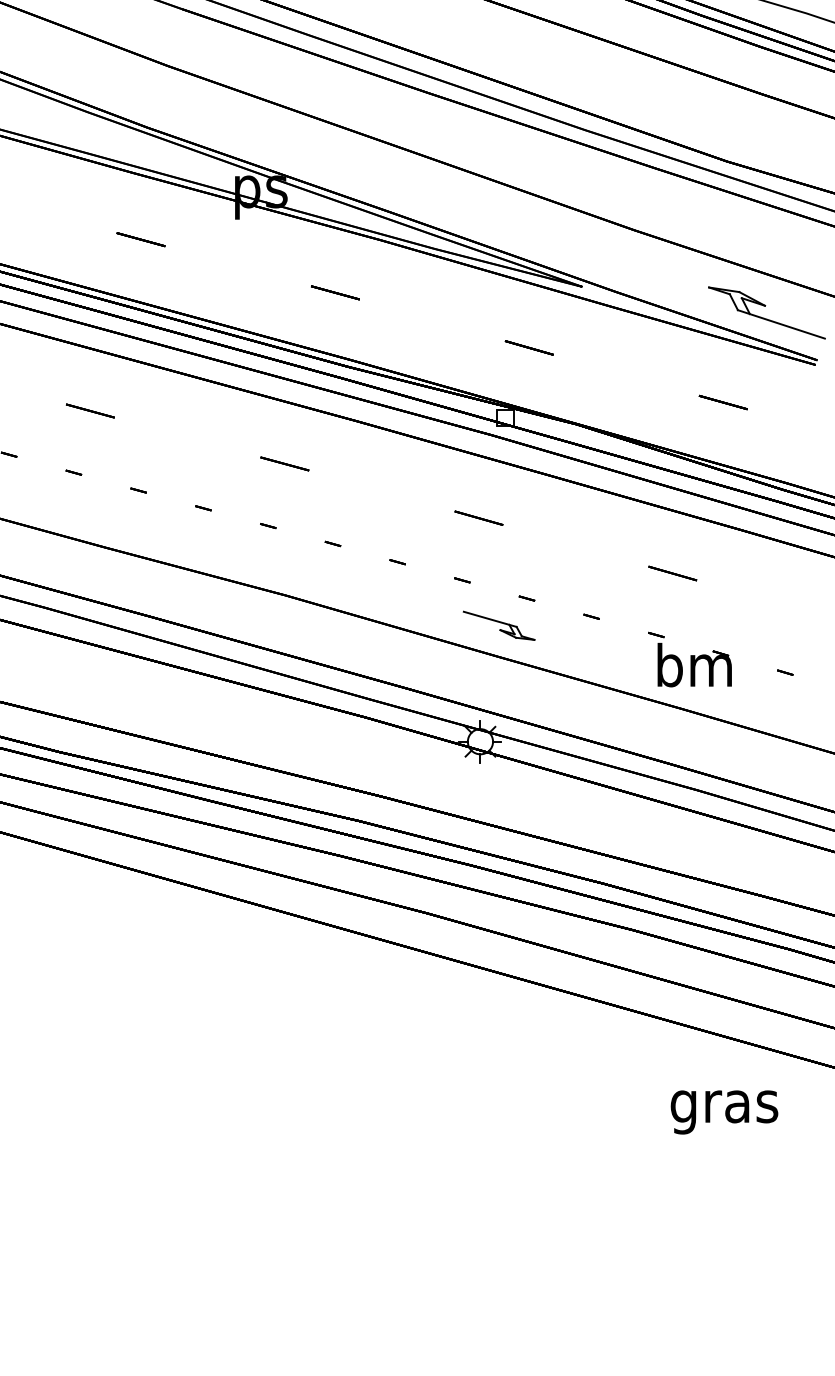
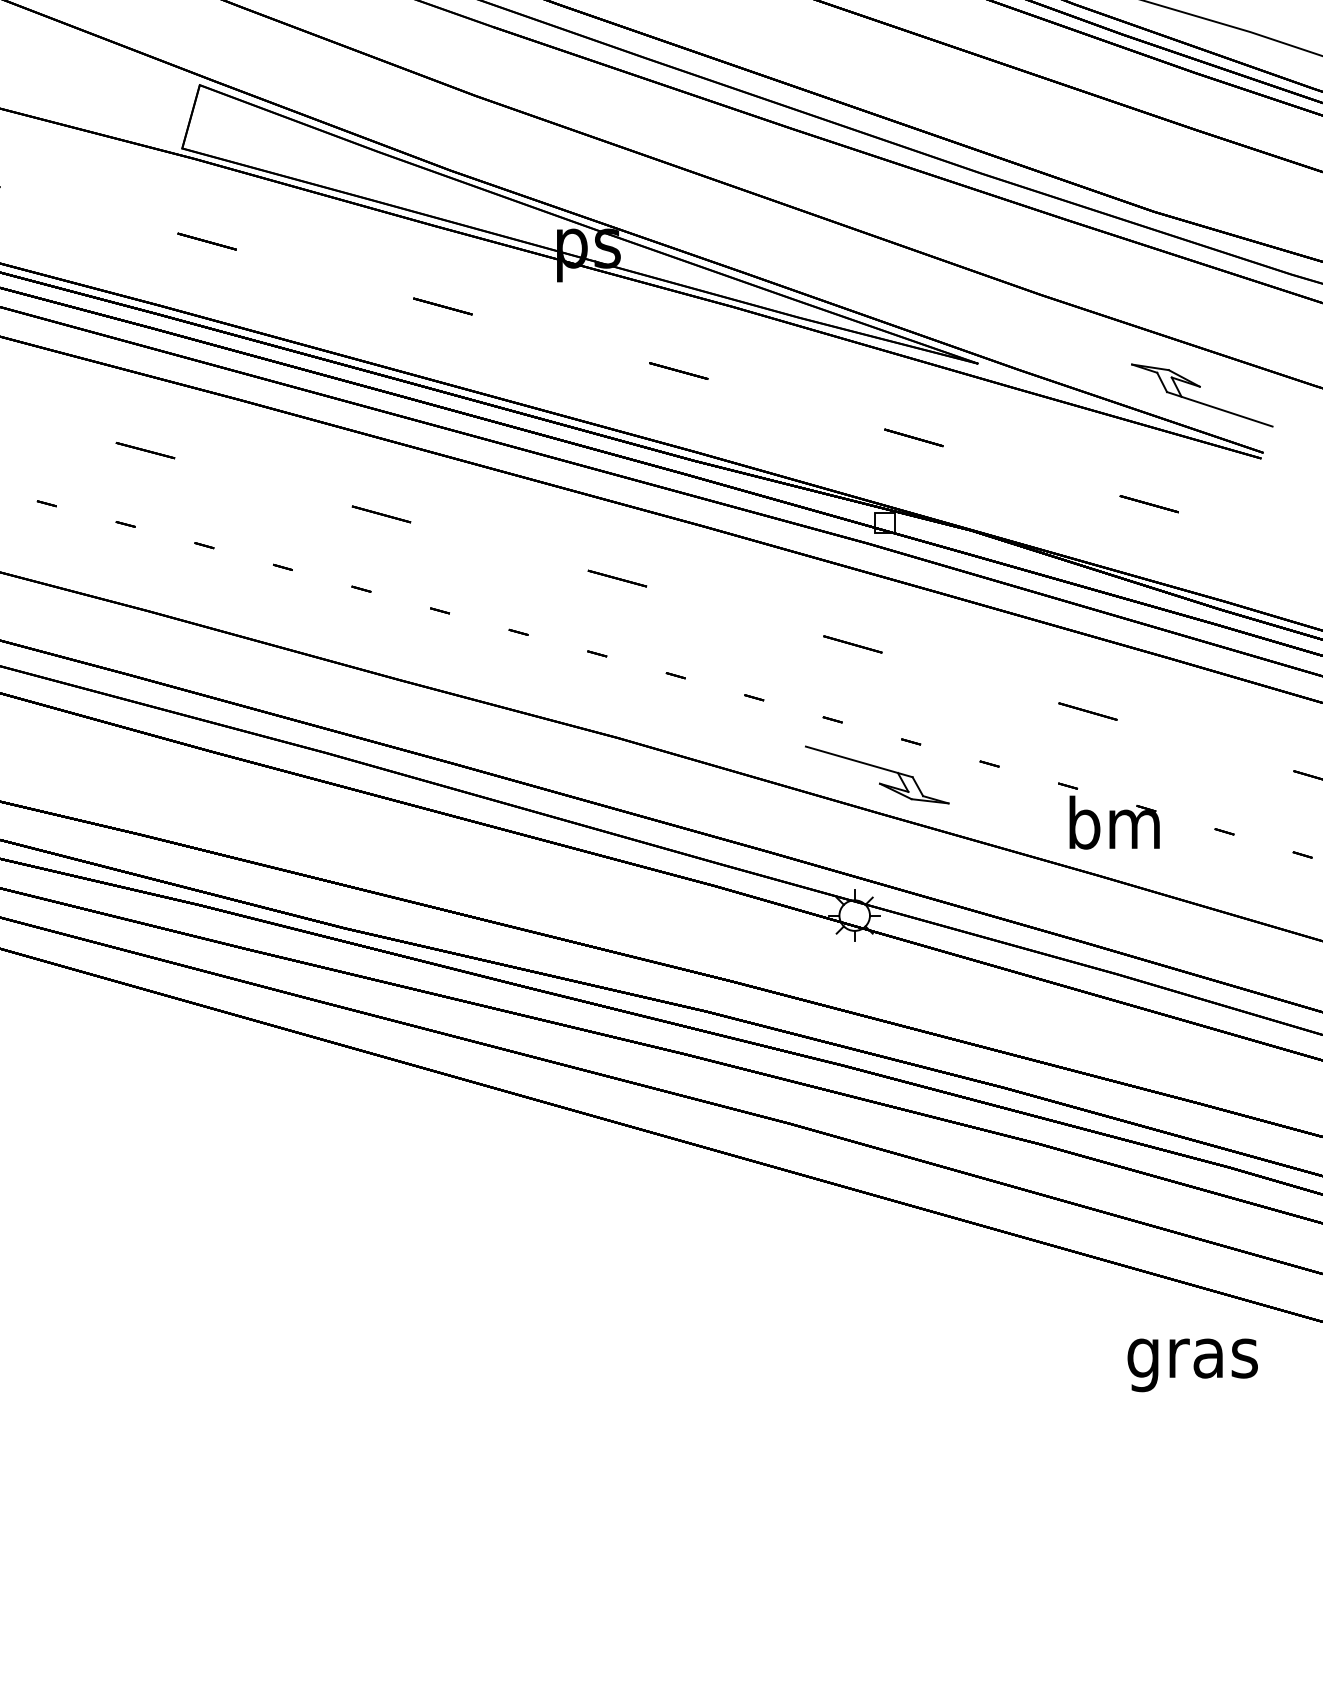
part: (499, 625) -> (877, 774), size x1.67
text: (724, 1112) -> (1192, 1365), moved

